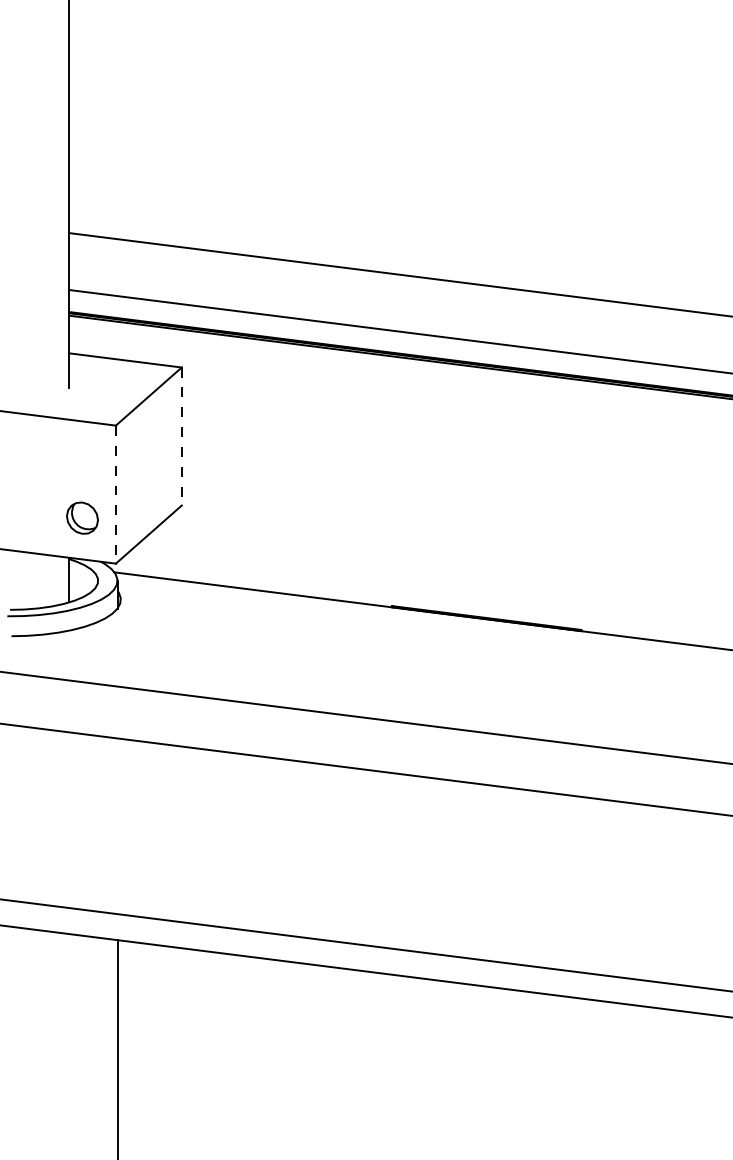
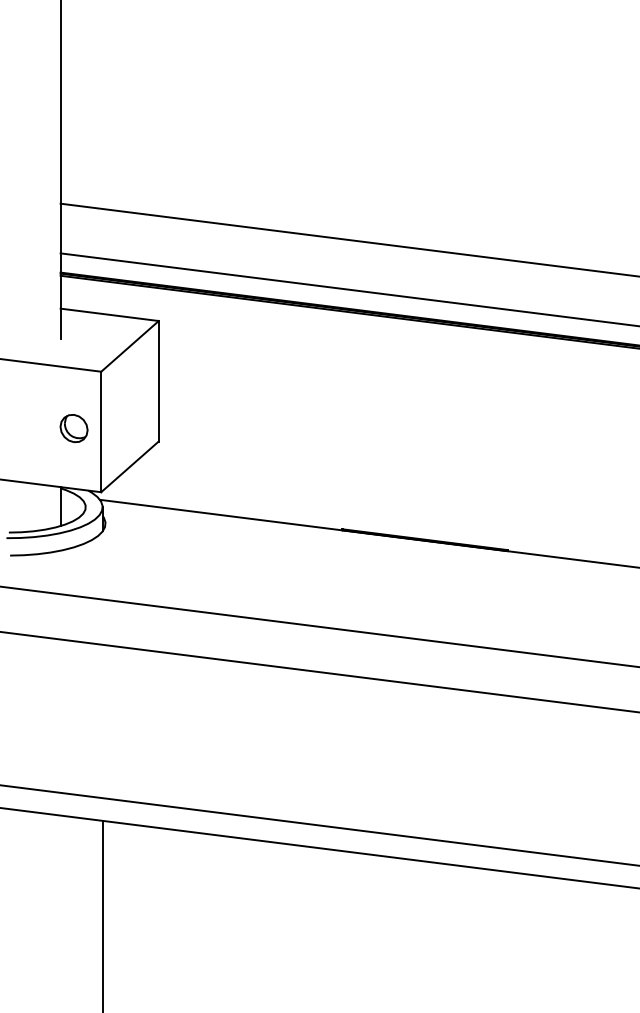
line: (181, 436) -> (158, 381), dashed -> solid
line: (116, 495) -> (101, 432), dashed -> solid
part: (81, 518) -> (73, 428), moved

